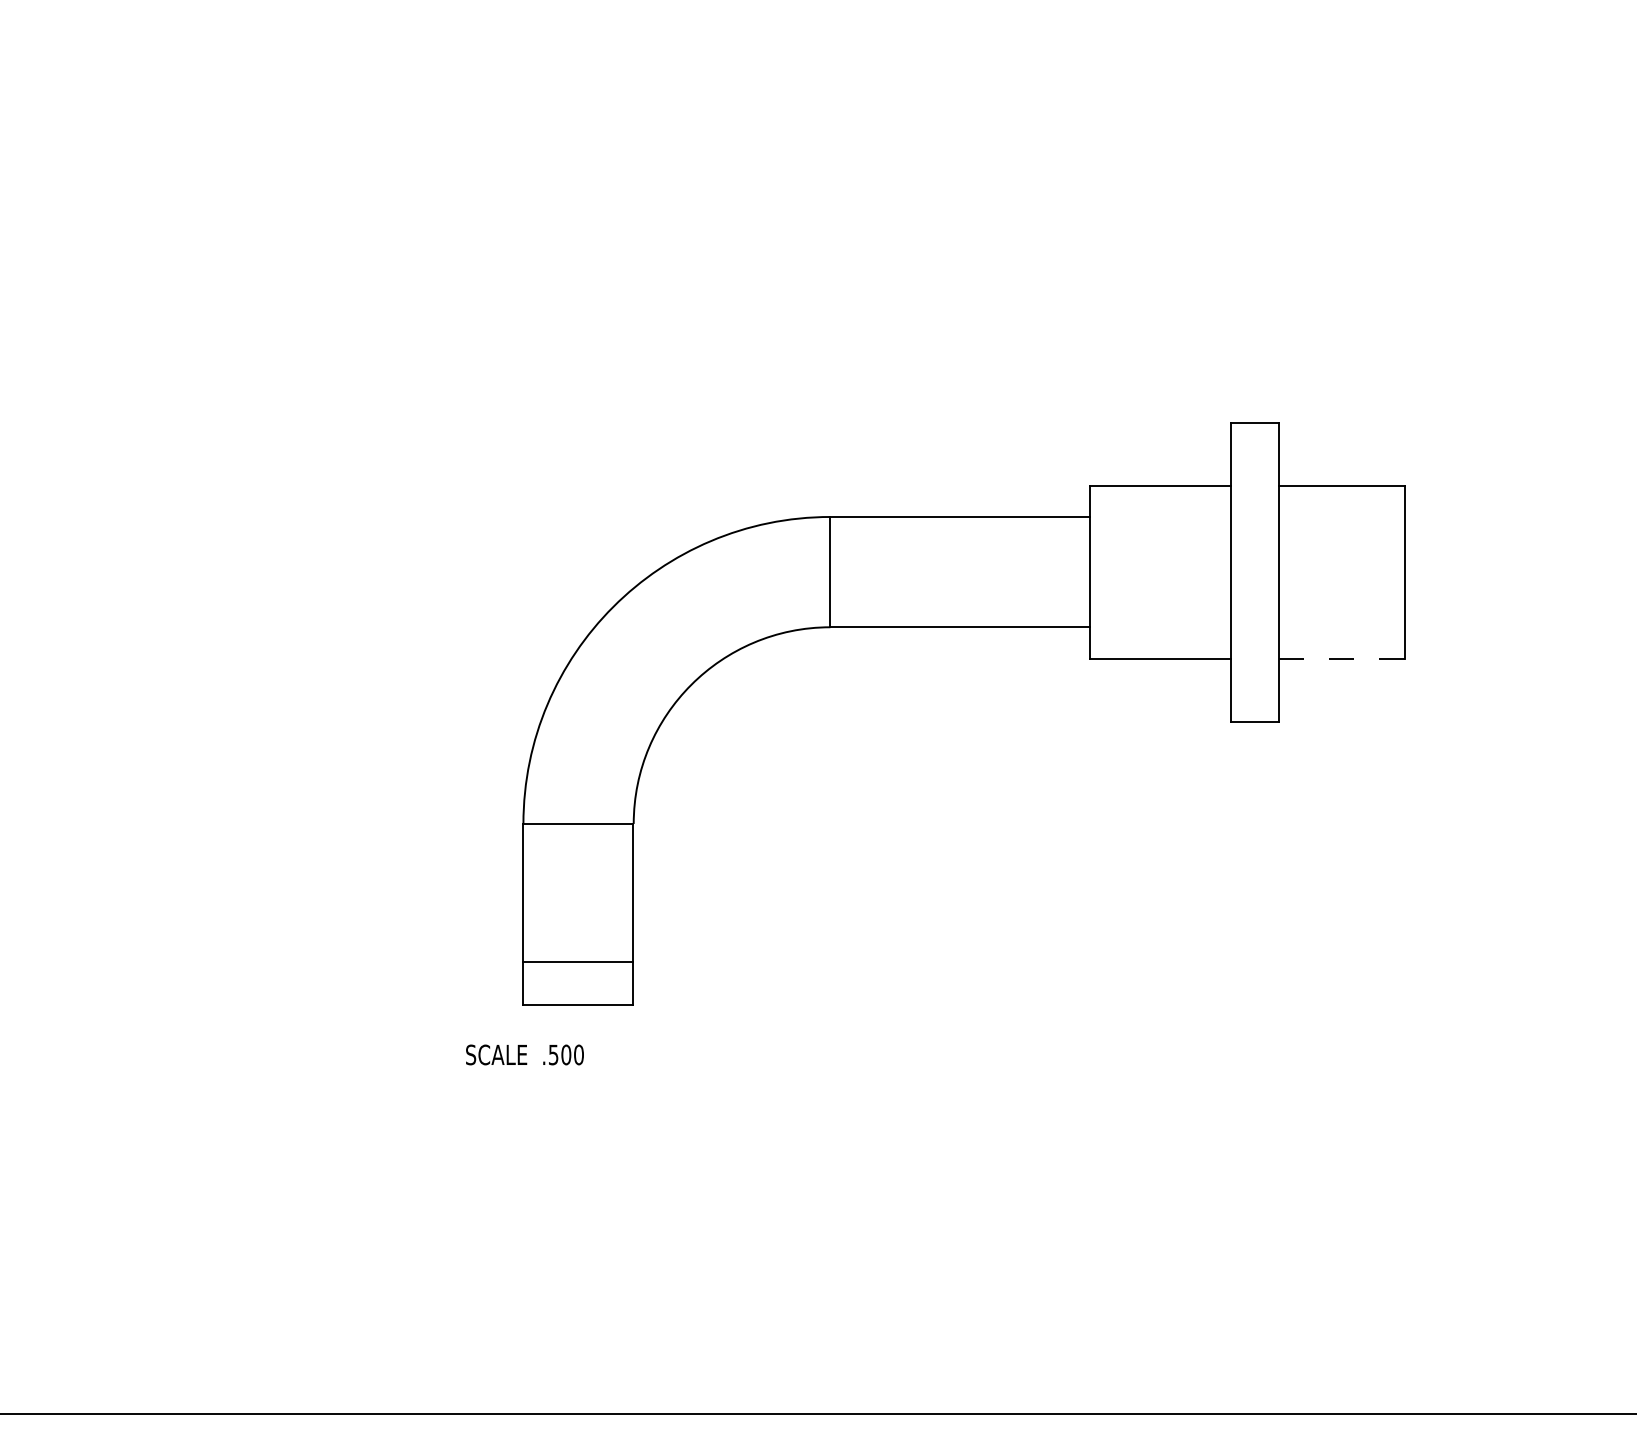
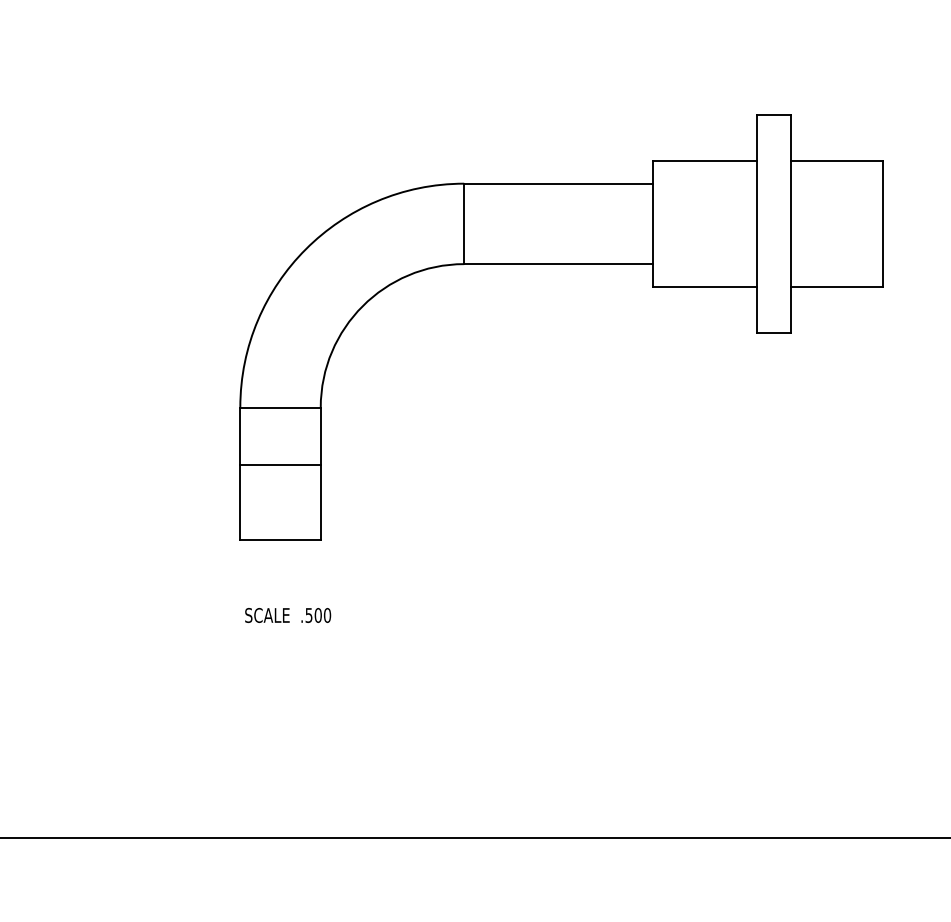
line: (1341, 658) -> (837, 286), dashed -> solid
line: (578, 962) -> (280, 465), moved
text: (524, 1054) -> (287, 615), moved

